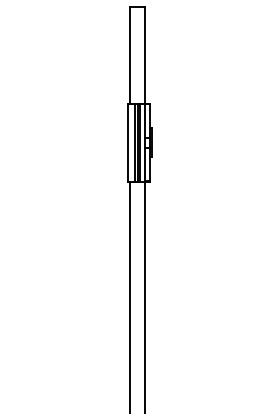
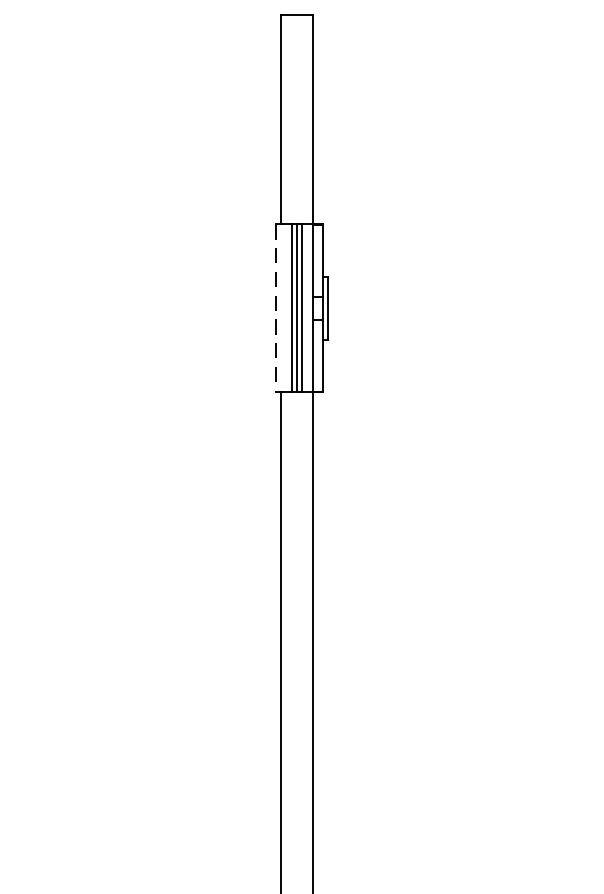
line: (127, 142) -> (275, 307), solid -> dashed

